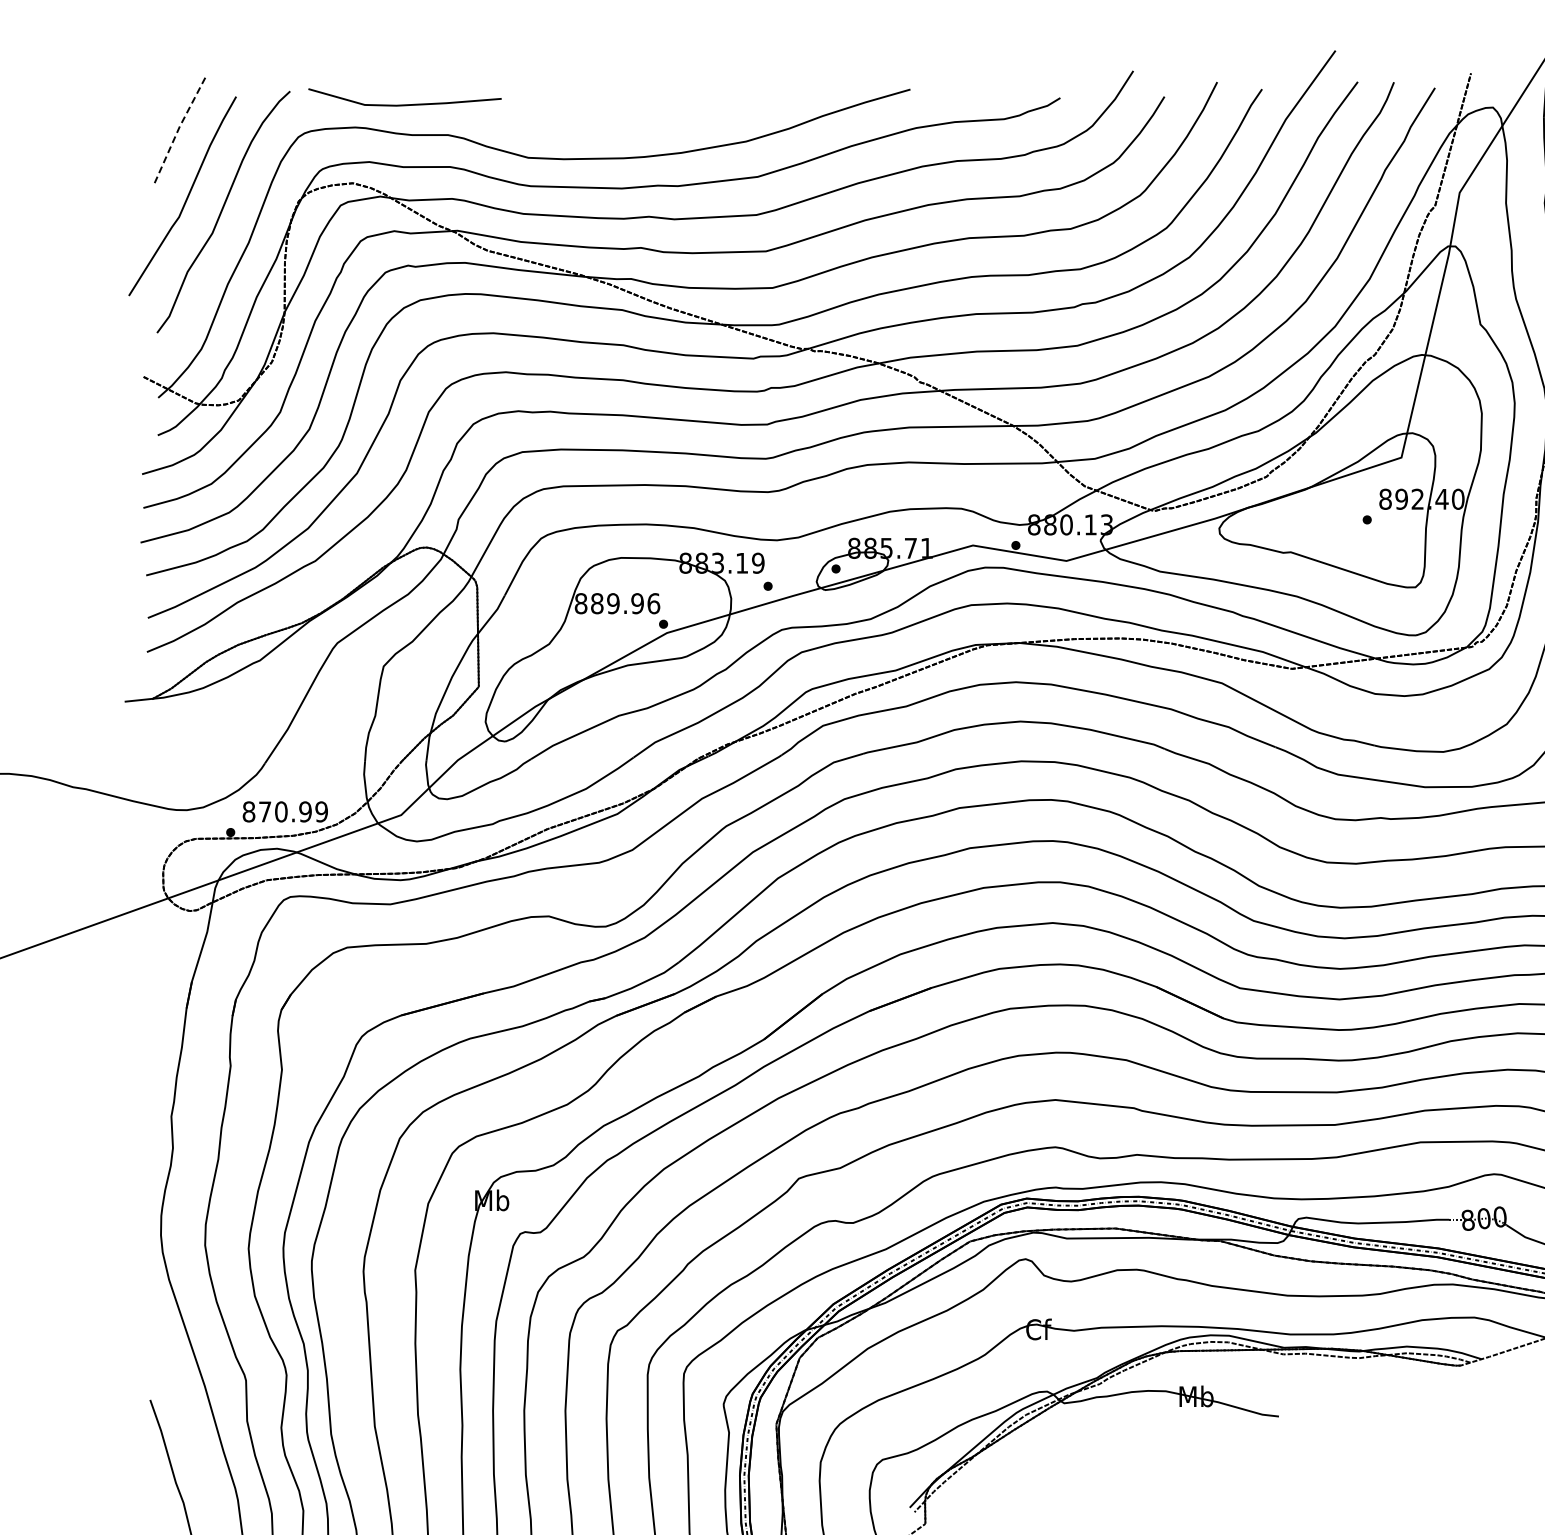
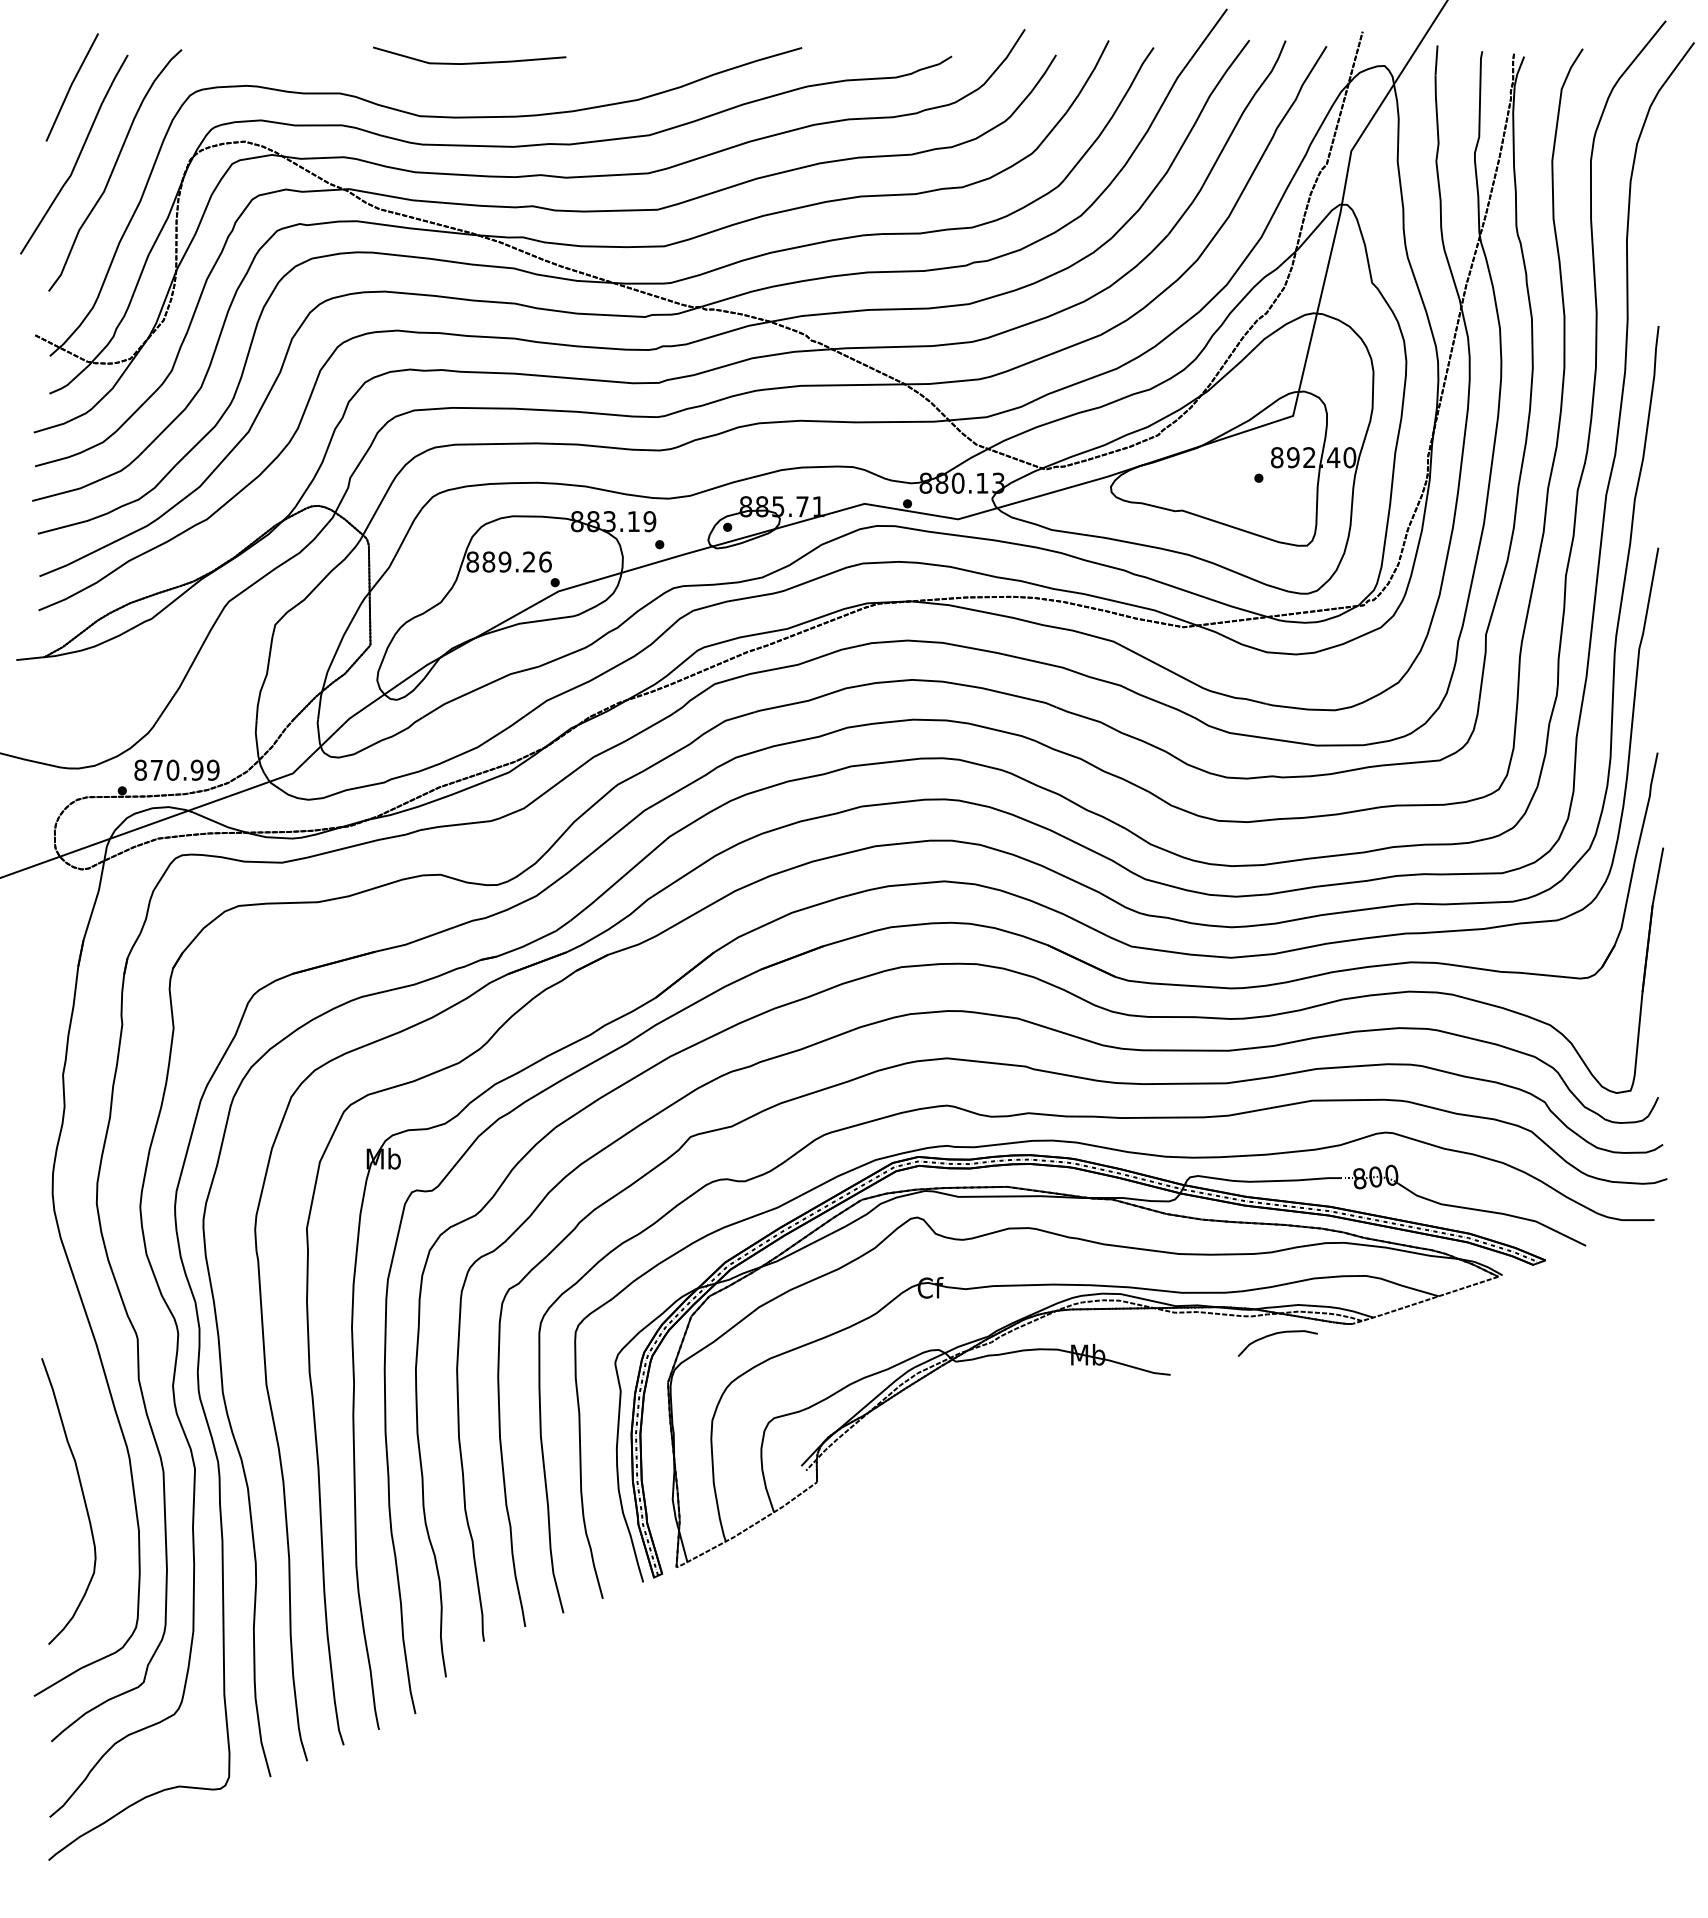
line: (404, 104) -> (469, 62), moved
line: (179, 127) -> (71, 85), dashed -> solid
text: (636, 603) -> (528, 561), 889.96 -> 889.26
curve: (1381, 1377) -> (1273, 1335), added

